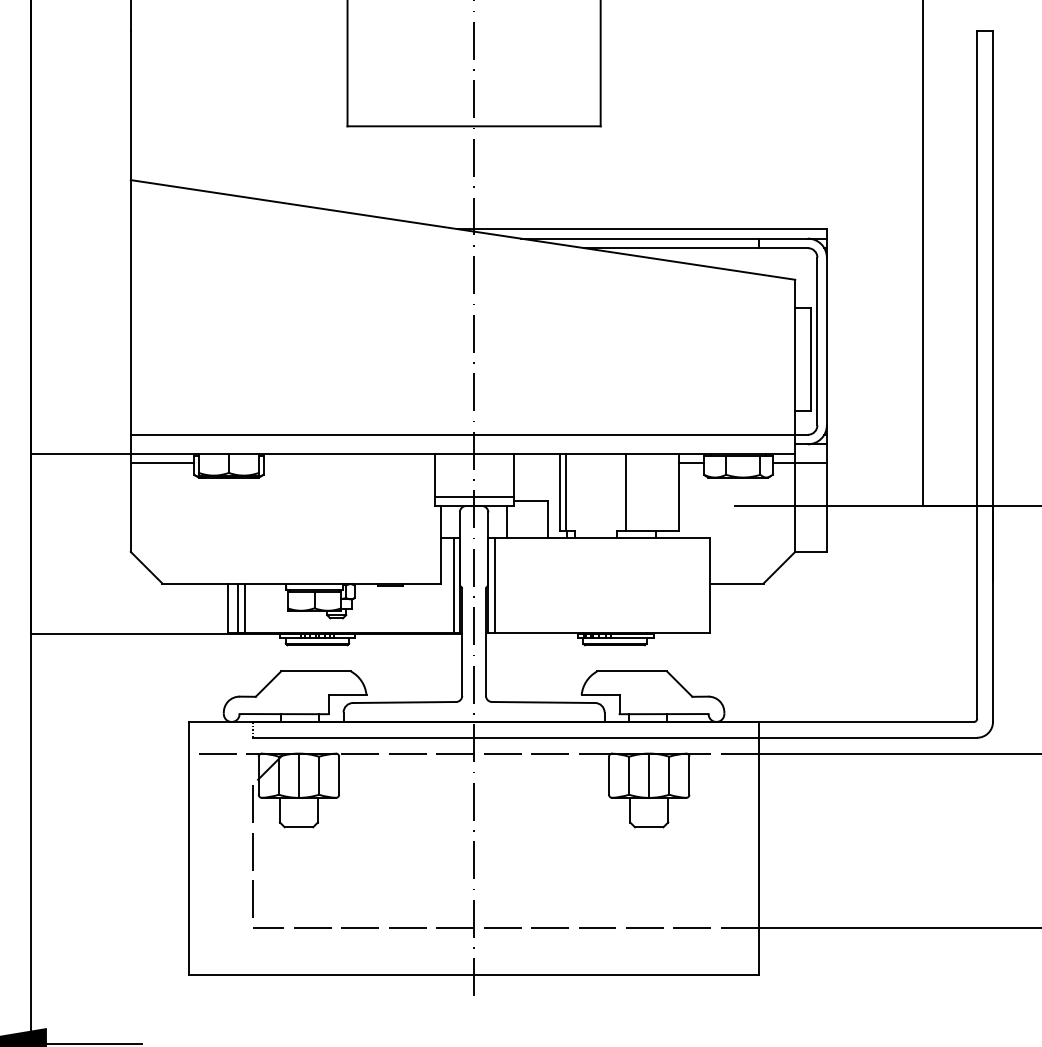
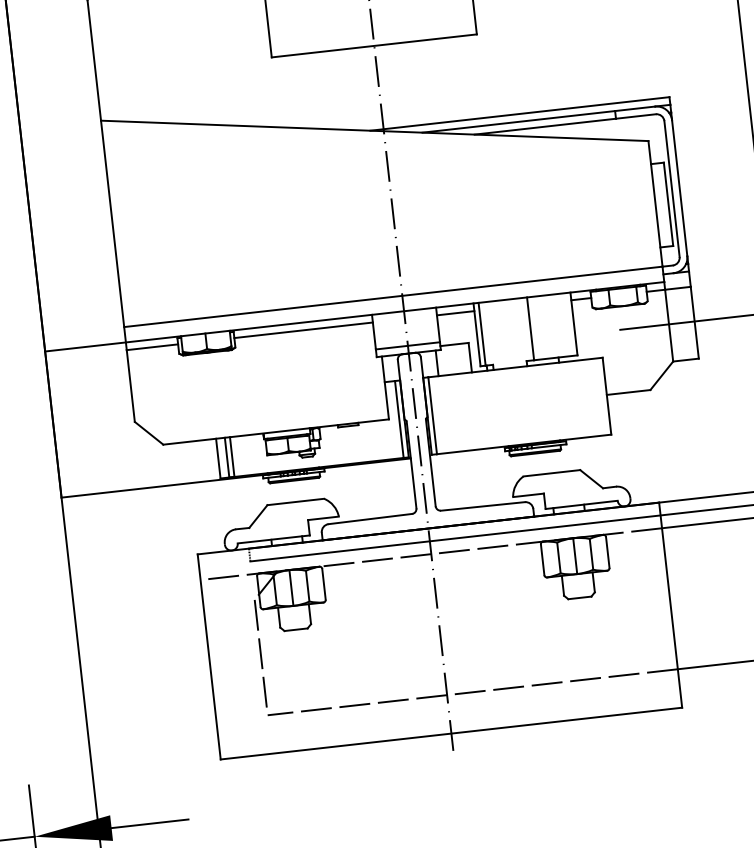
line: (348, 463) -> (303, 330), added
line: (536, 463) -> (455, 313), added

